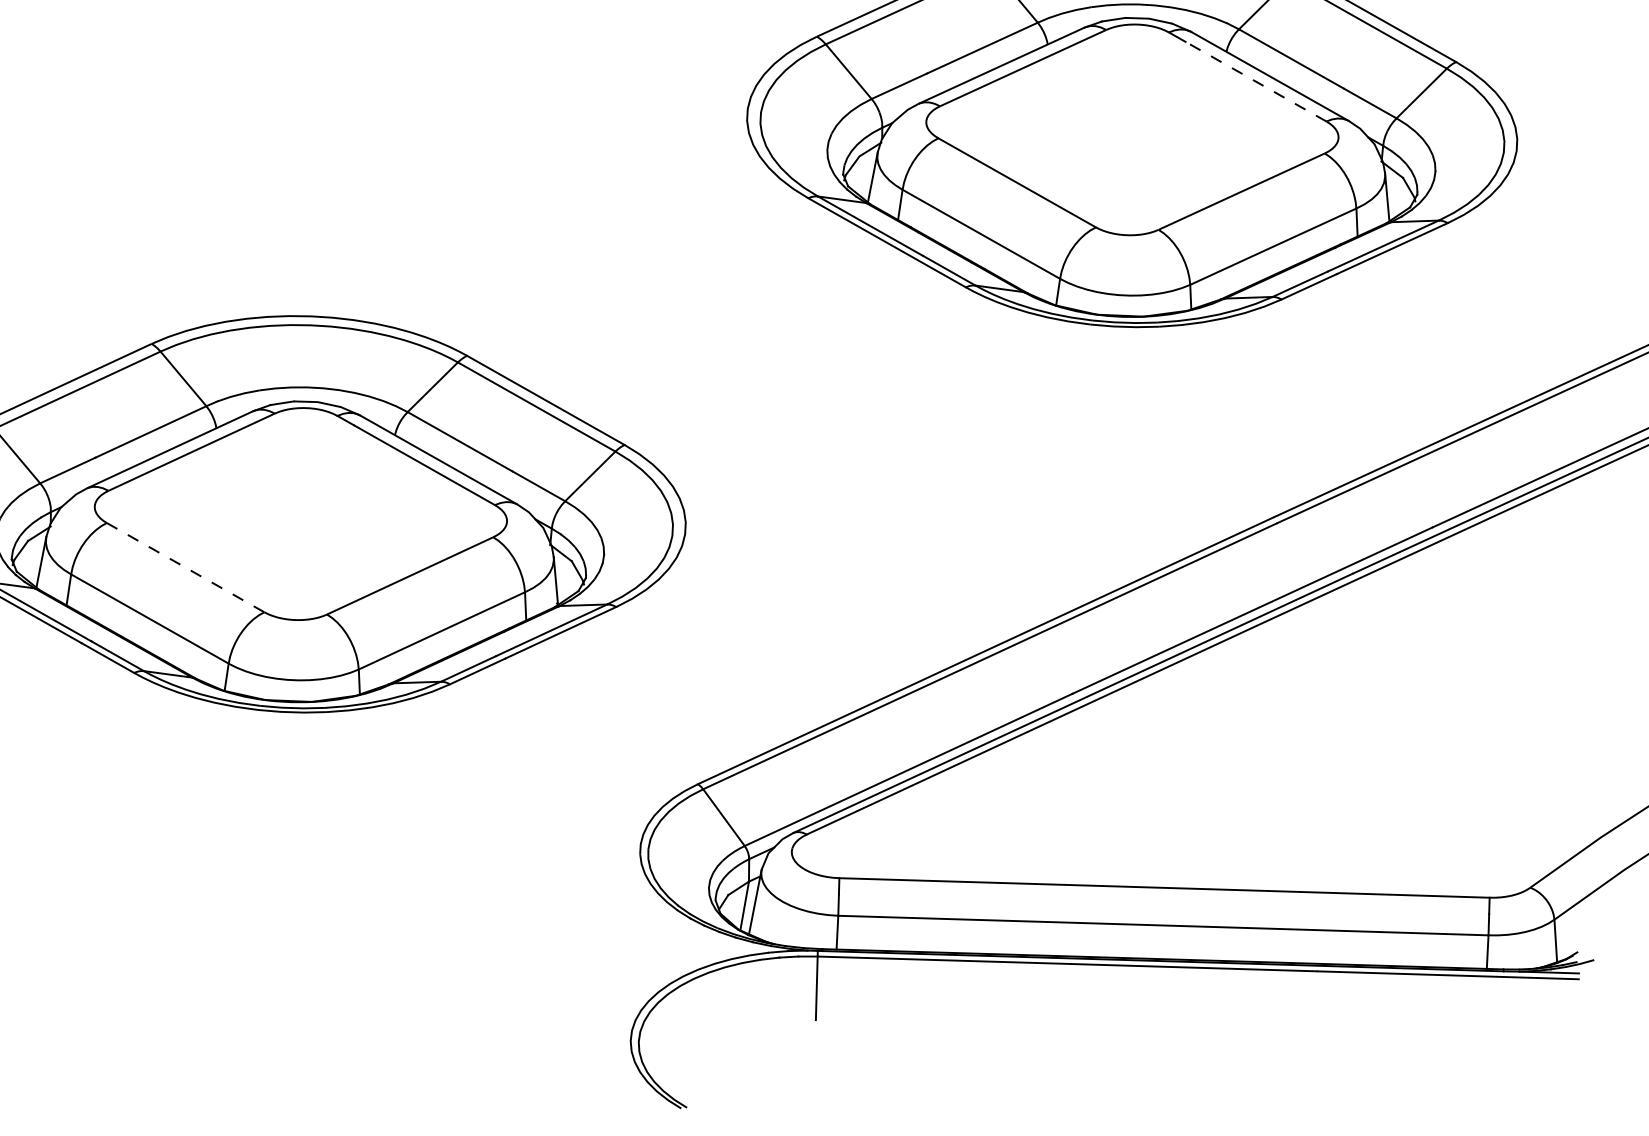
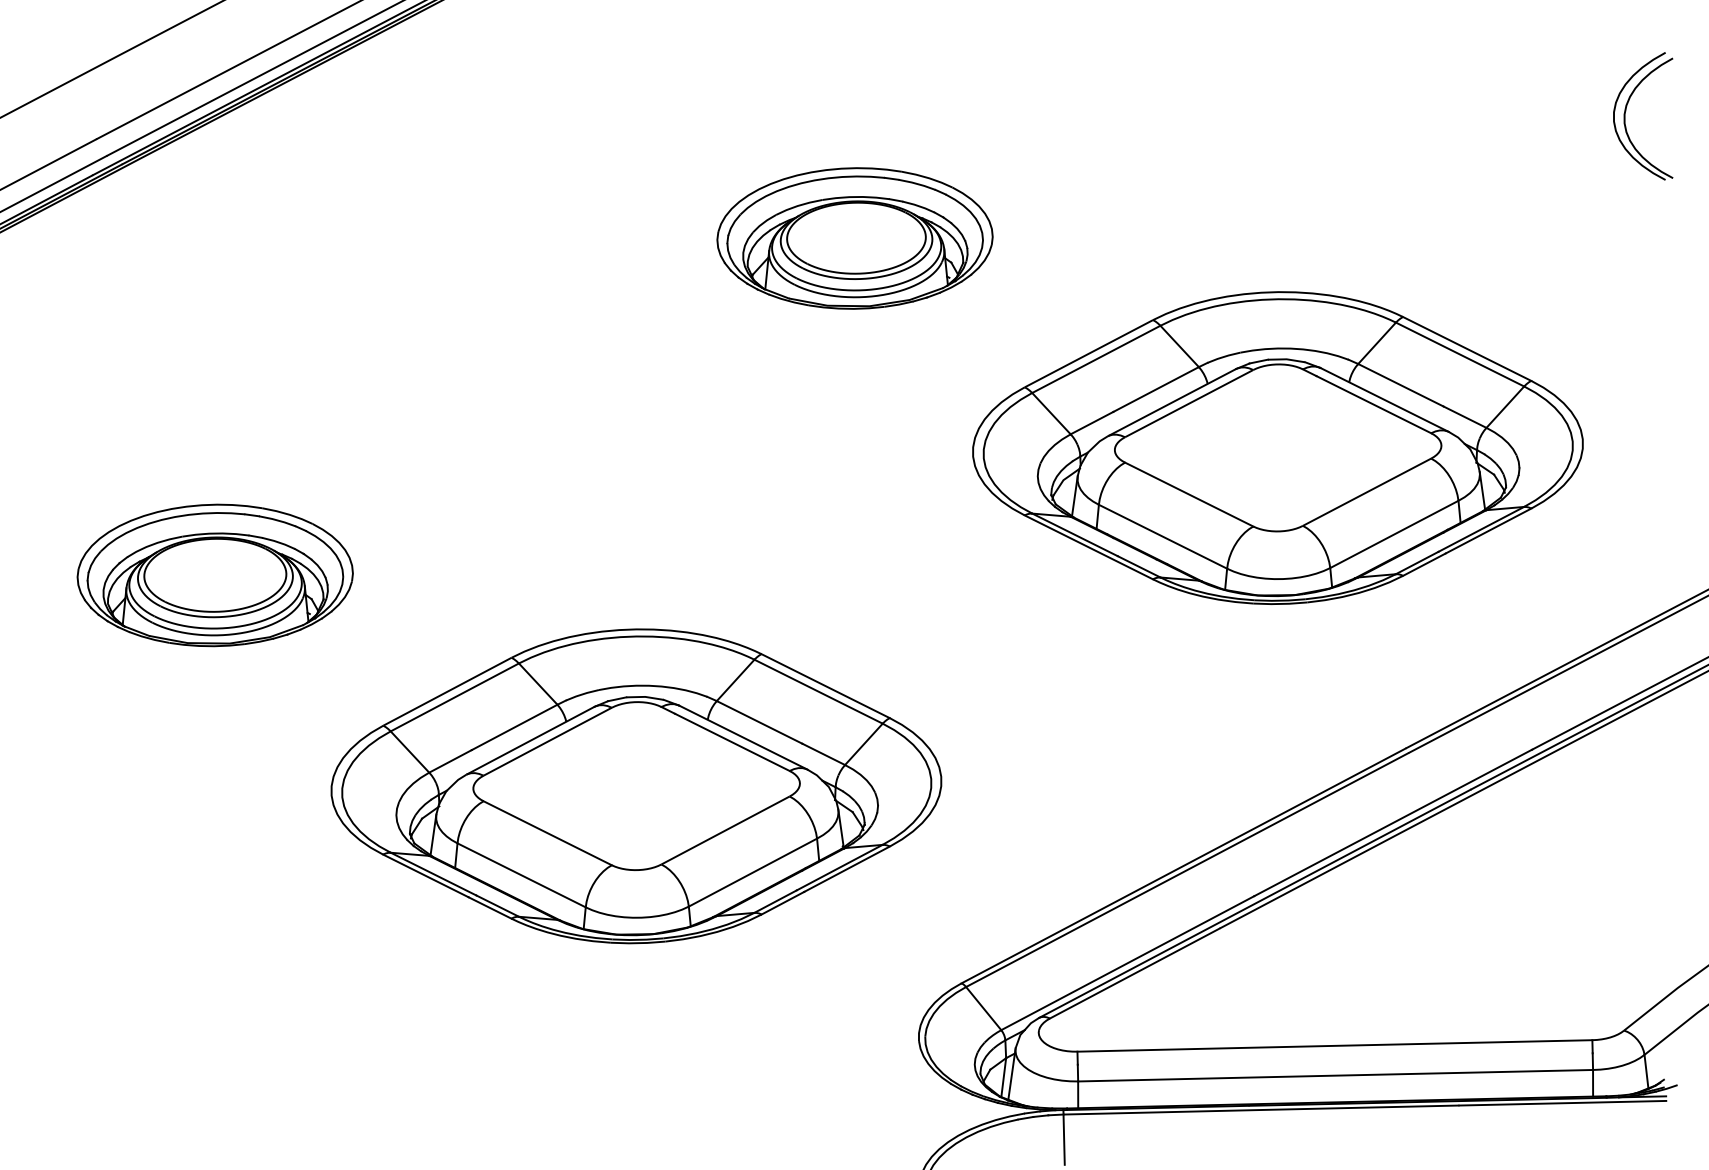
line: (1255, 81) -> (1373, 404), dashed -> solid
line: (185, 567) -> (547, 833), dashed -> solid

